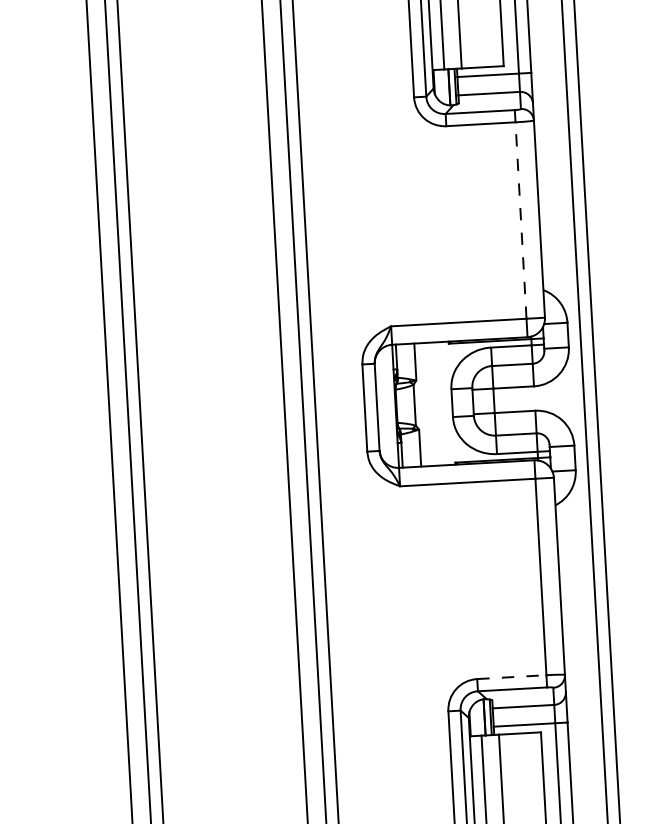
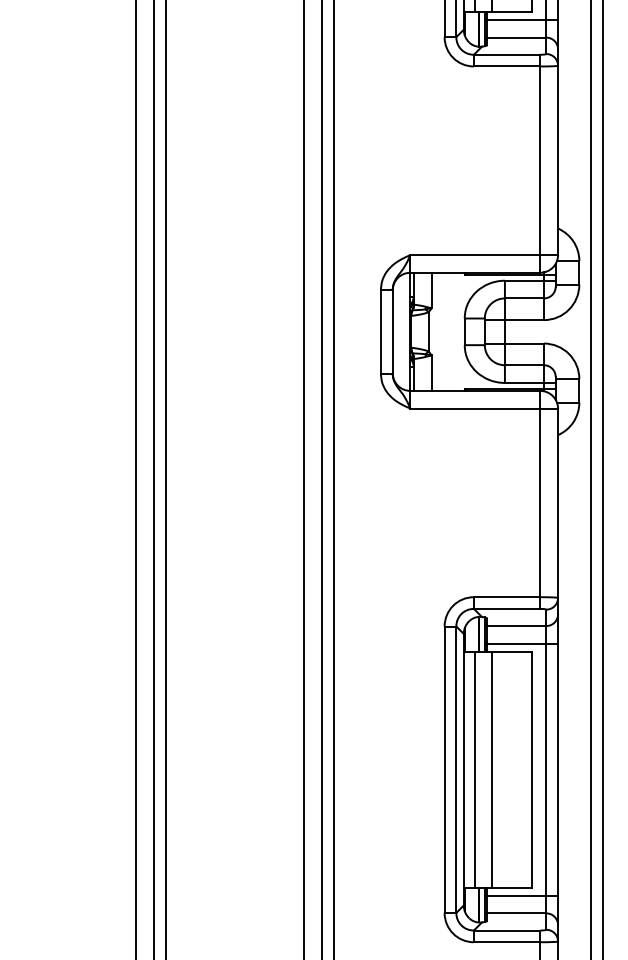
line: (521, 220) -> (540, 160), dashed -> solid
line: (512, 677) -> (507, 597), dashed -> solid

